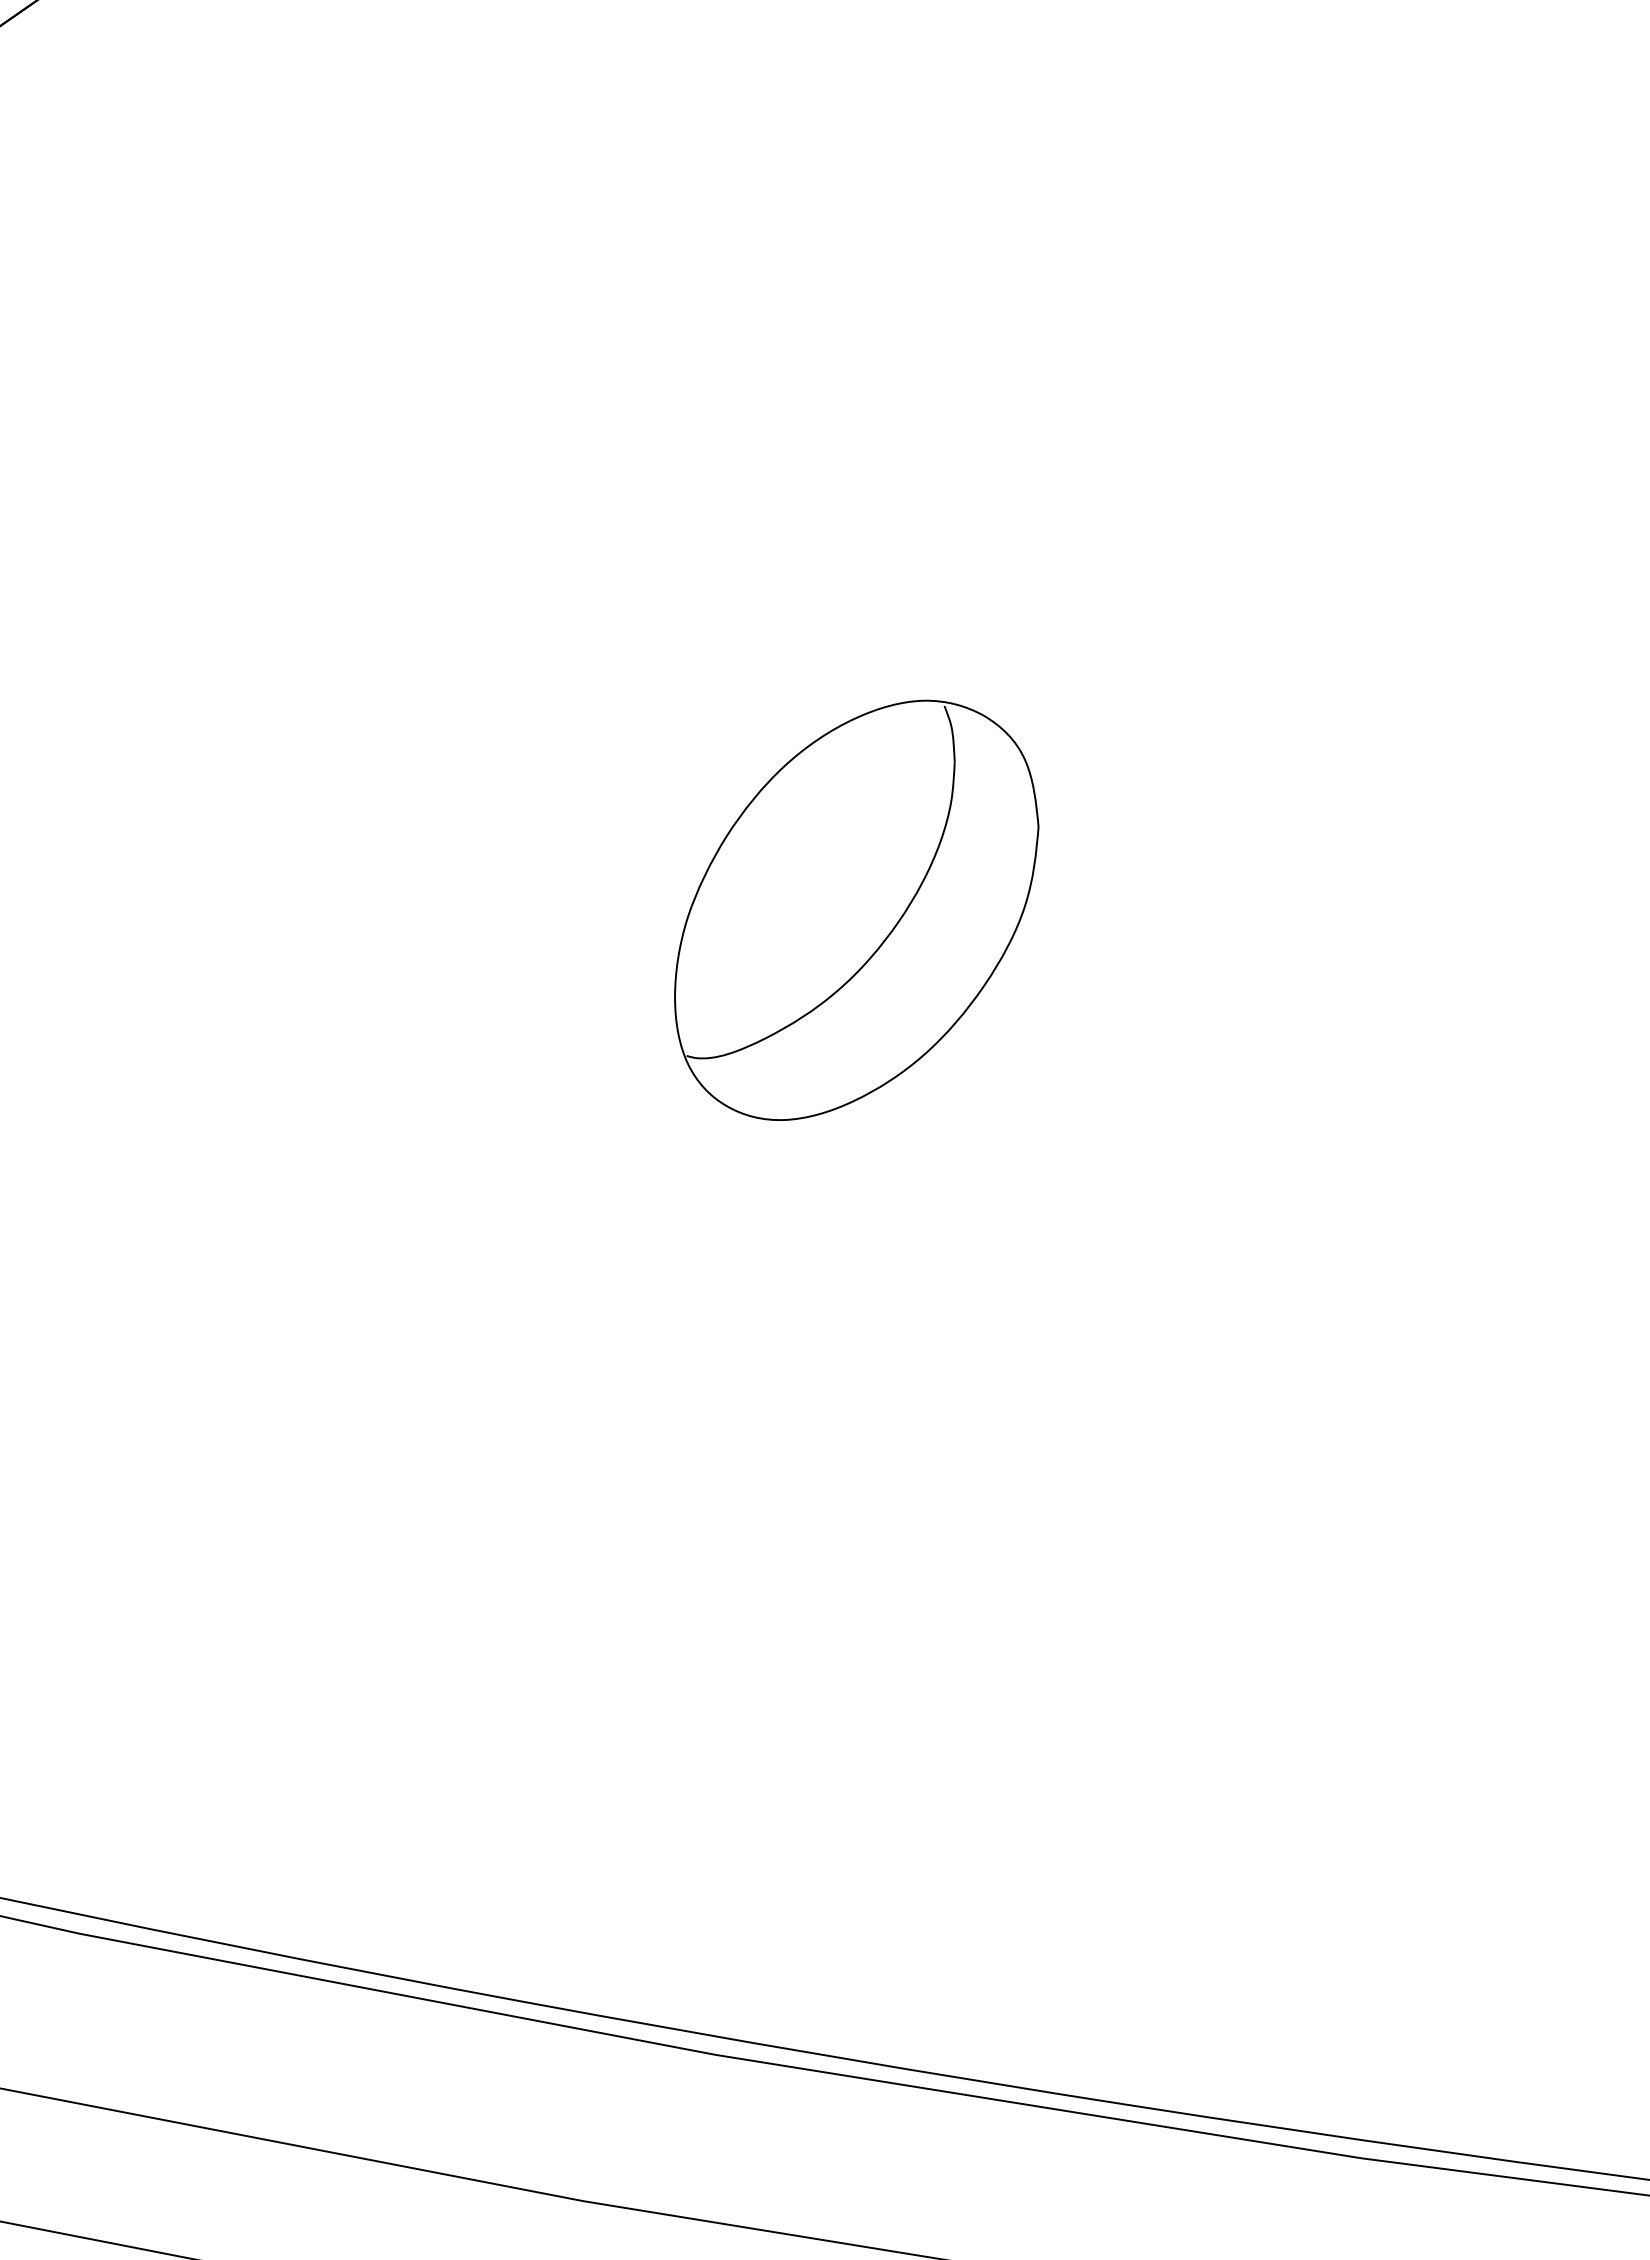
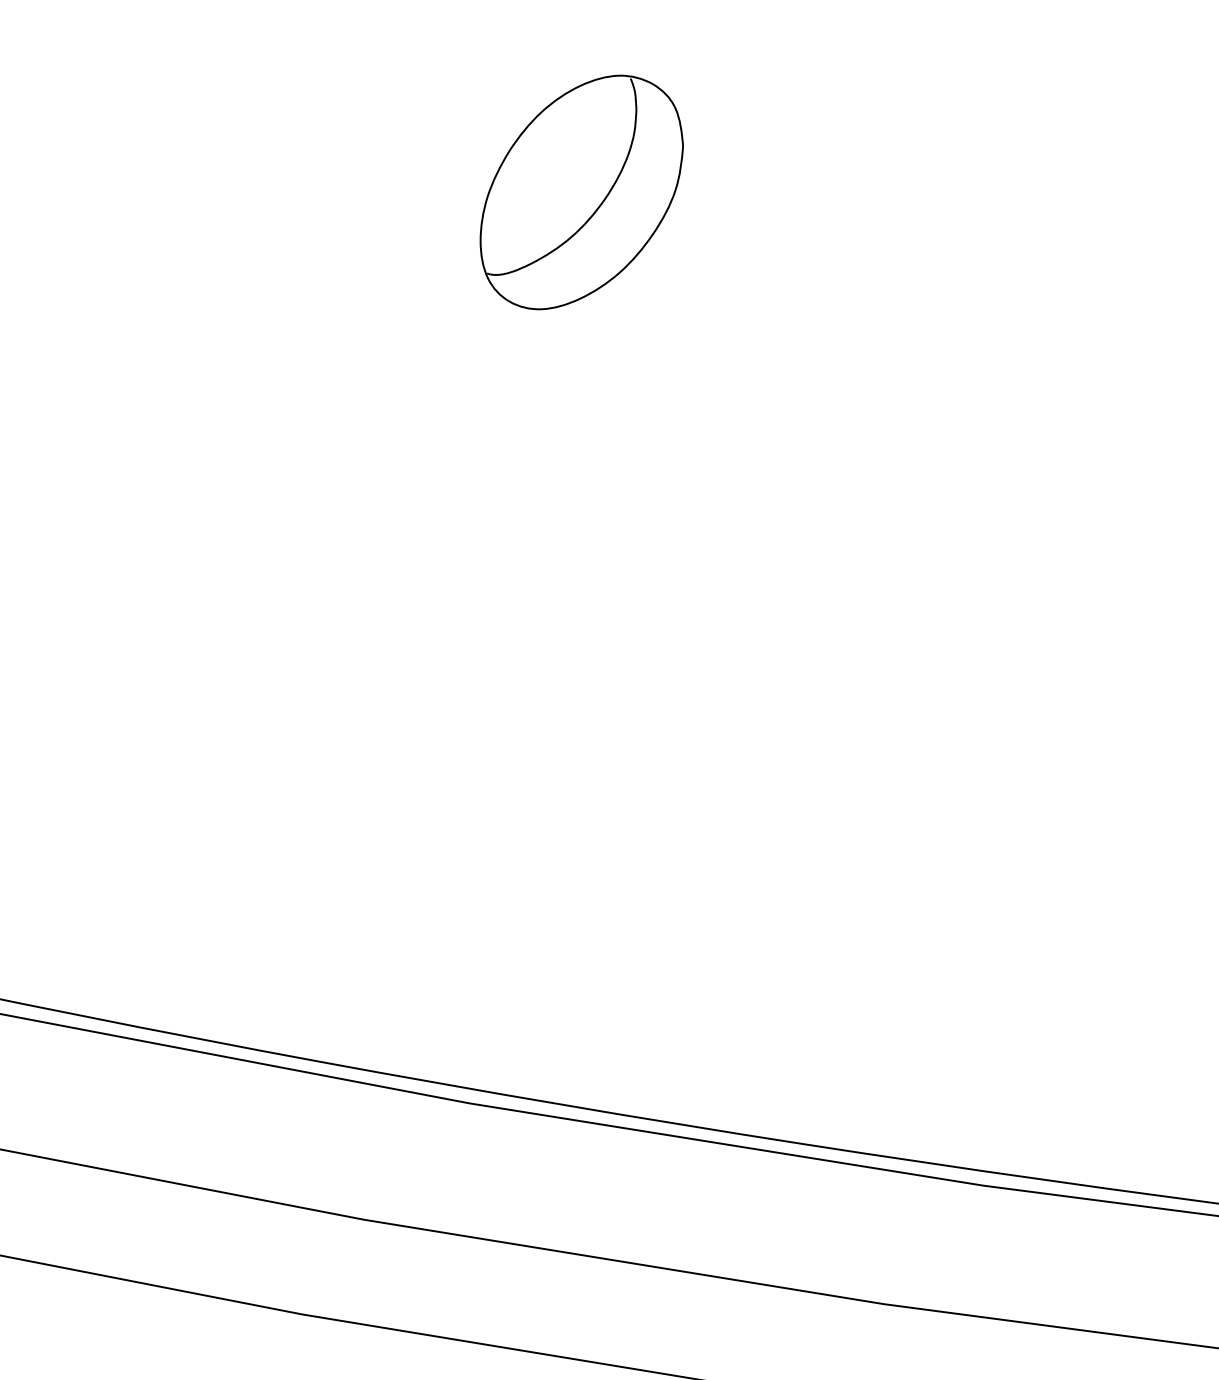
part: (856, 909) -> (581, 191), size x0.7

